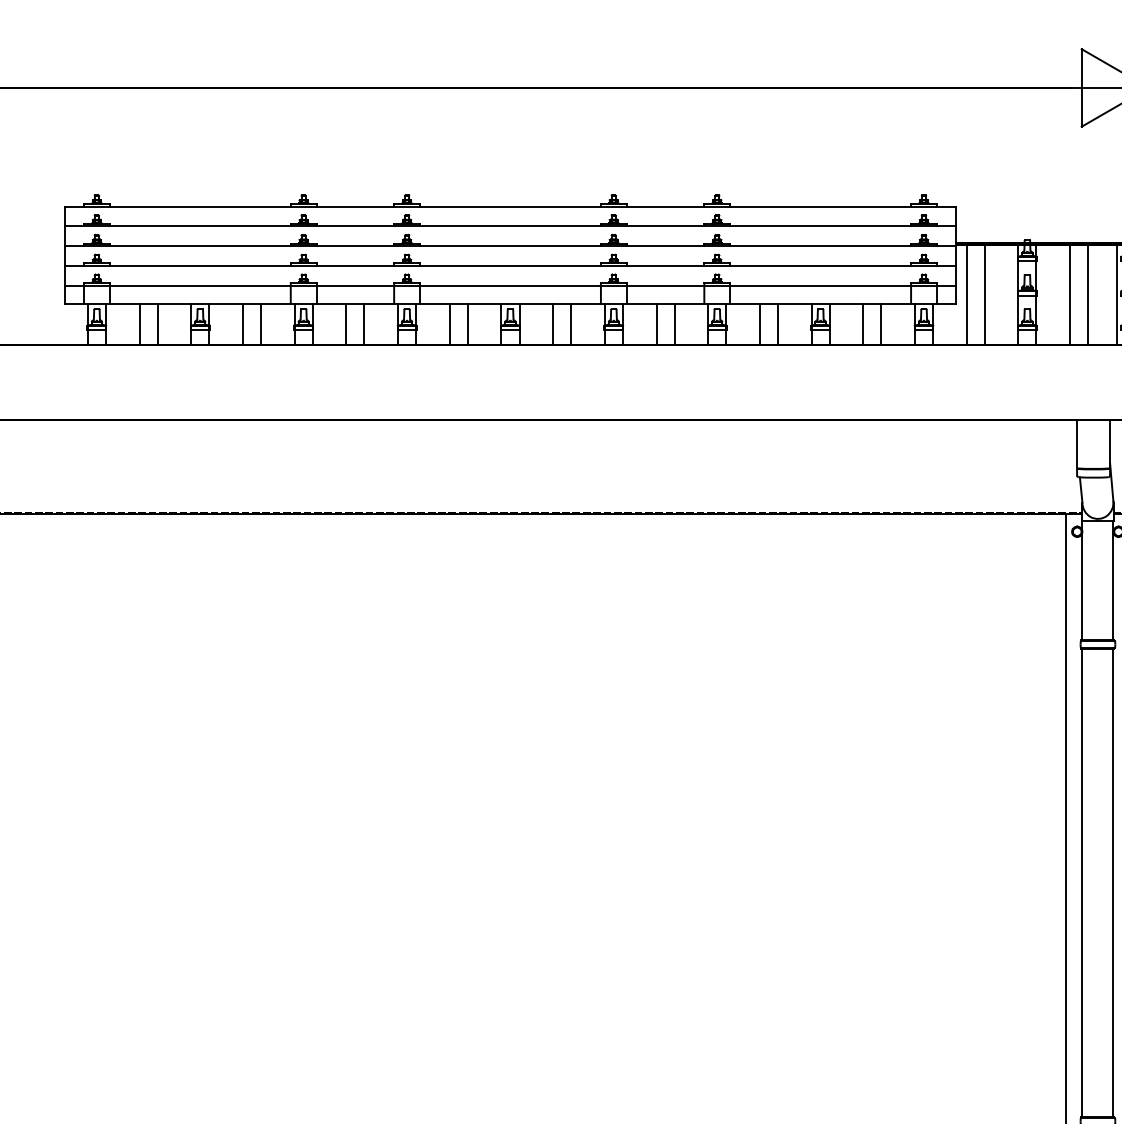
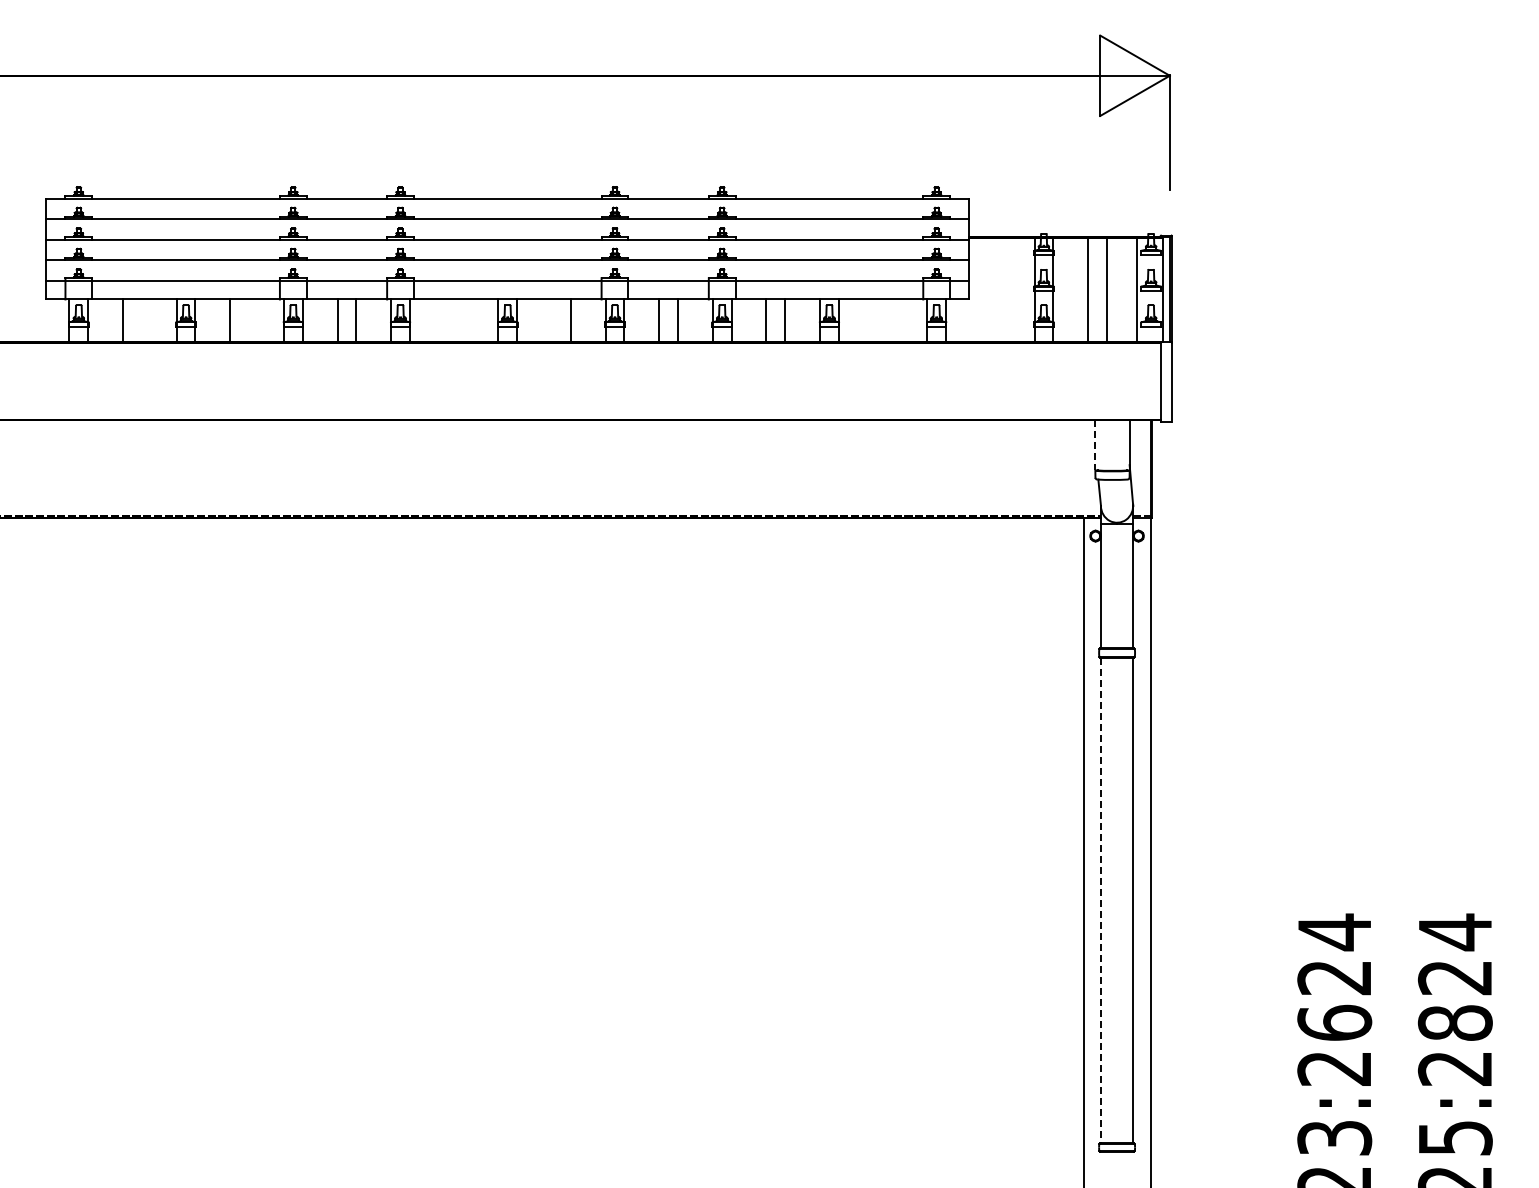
line: (966, 294) -> (980, 289), removed
line: (984, 294) -> (999, 289), removed
line: (157, 323) -> (141, 320), removed
line: (261, 323) -> (249, 320), removed
line: (449, 323) -> (444, 320), removed
line: (467, 323) -> (463, 320), removed
line: (553, 323) -> (552, 320), removed
line: (863, 323) -> (873, 320), removed
line: (881, 323) -> (892, 320), removed
line: (1077, 444) -> (1095, 445), solid -> dashed
line: (1081, 883) -> (1100, 900), solid -> dashed

